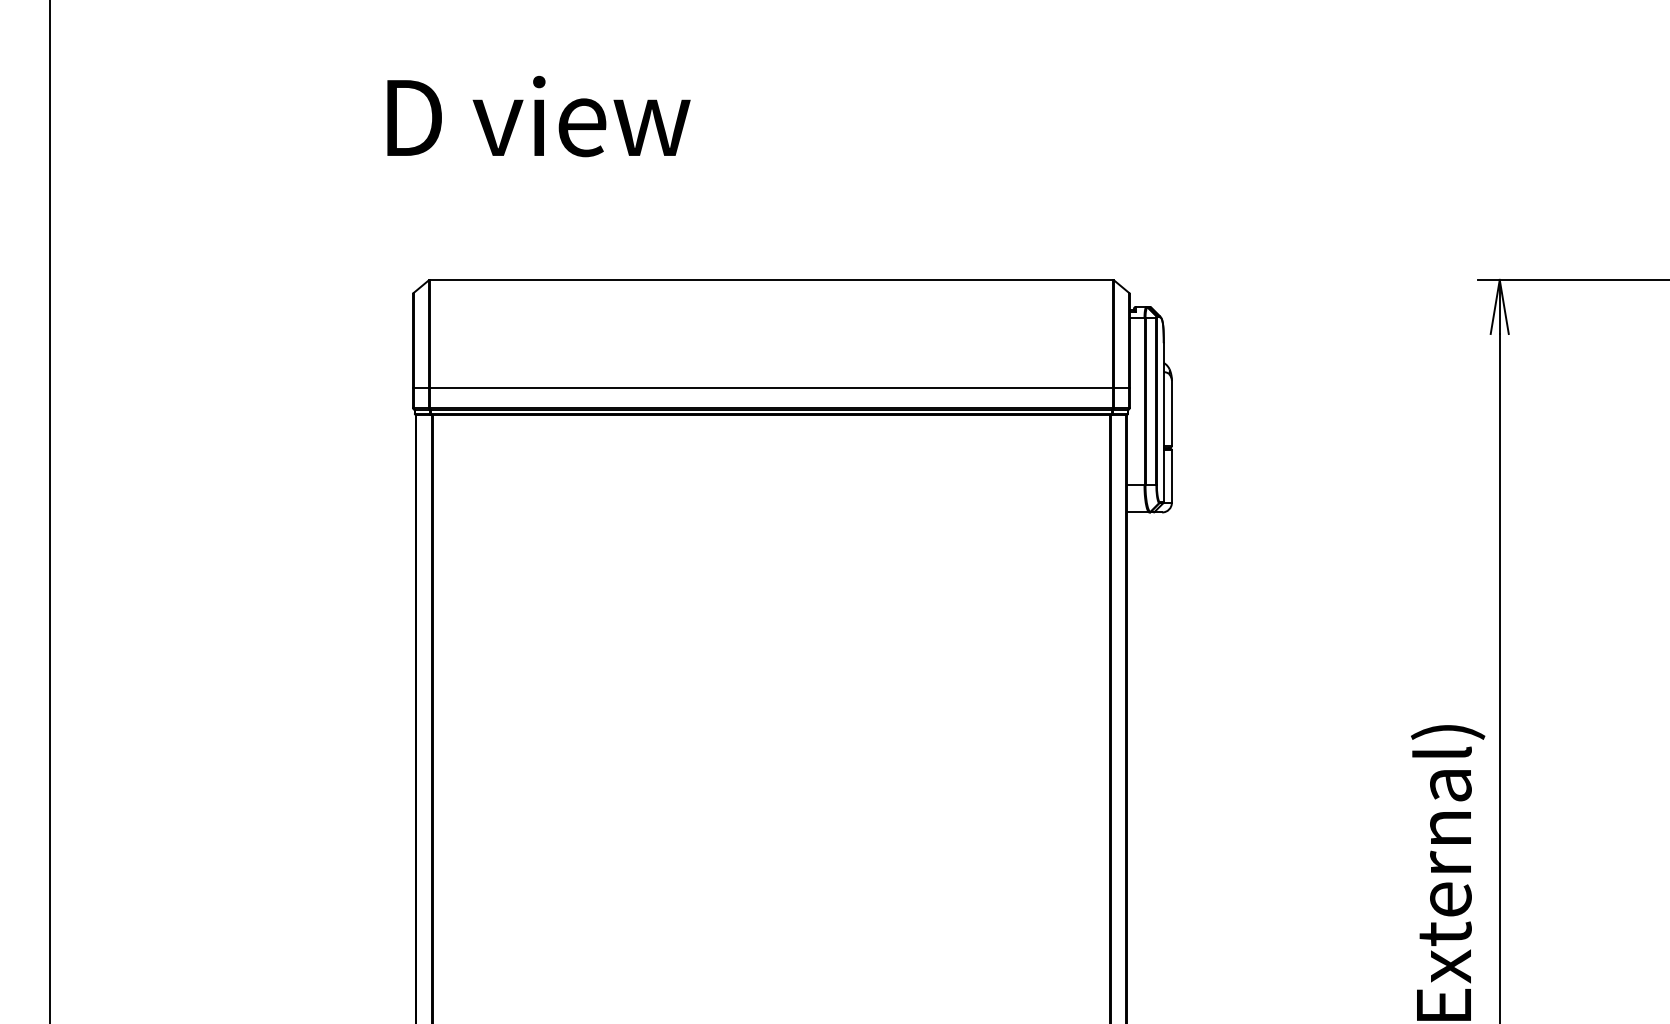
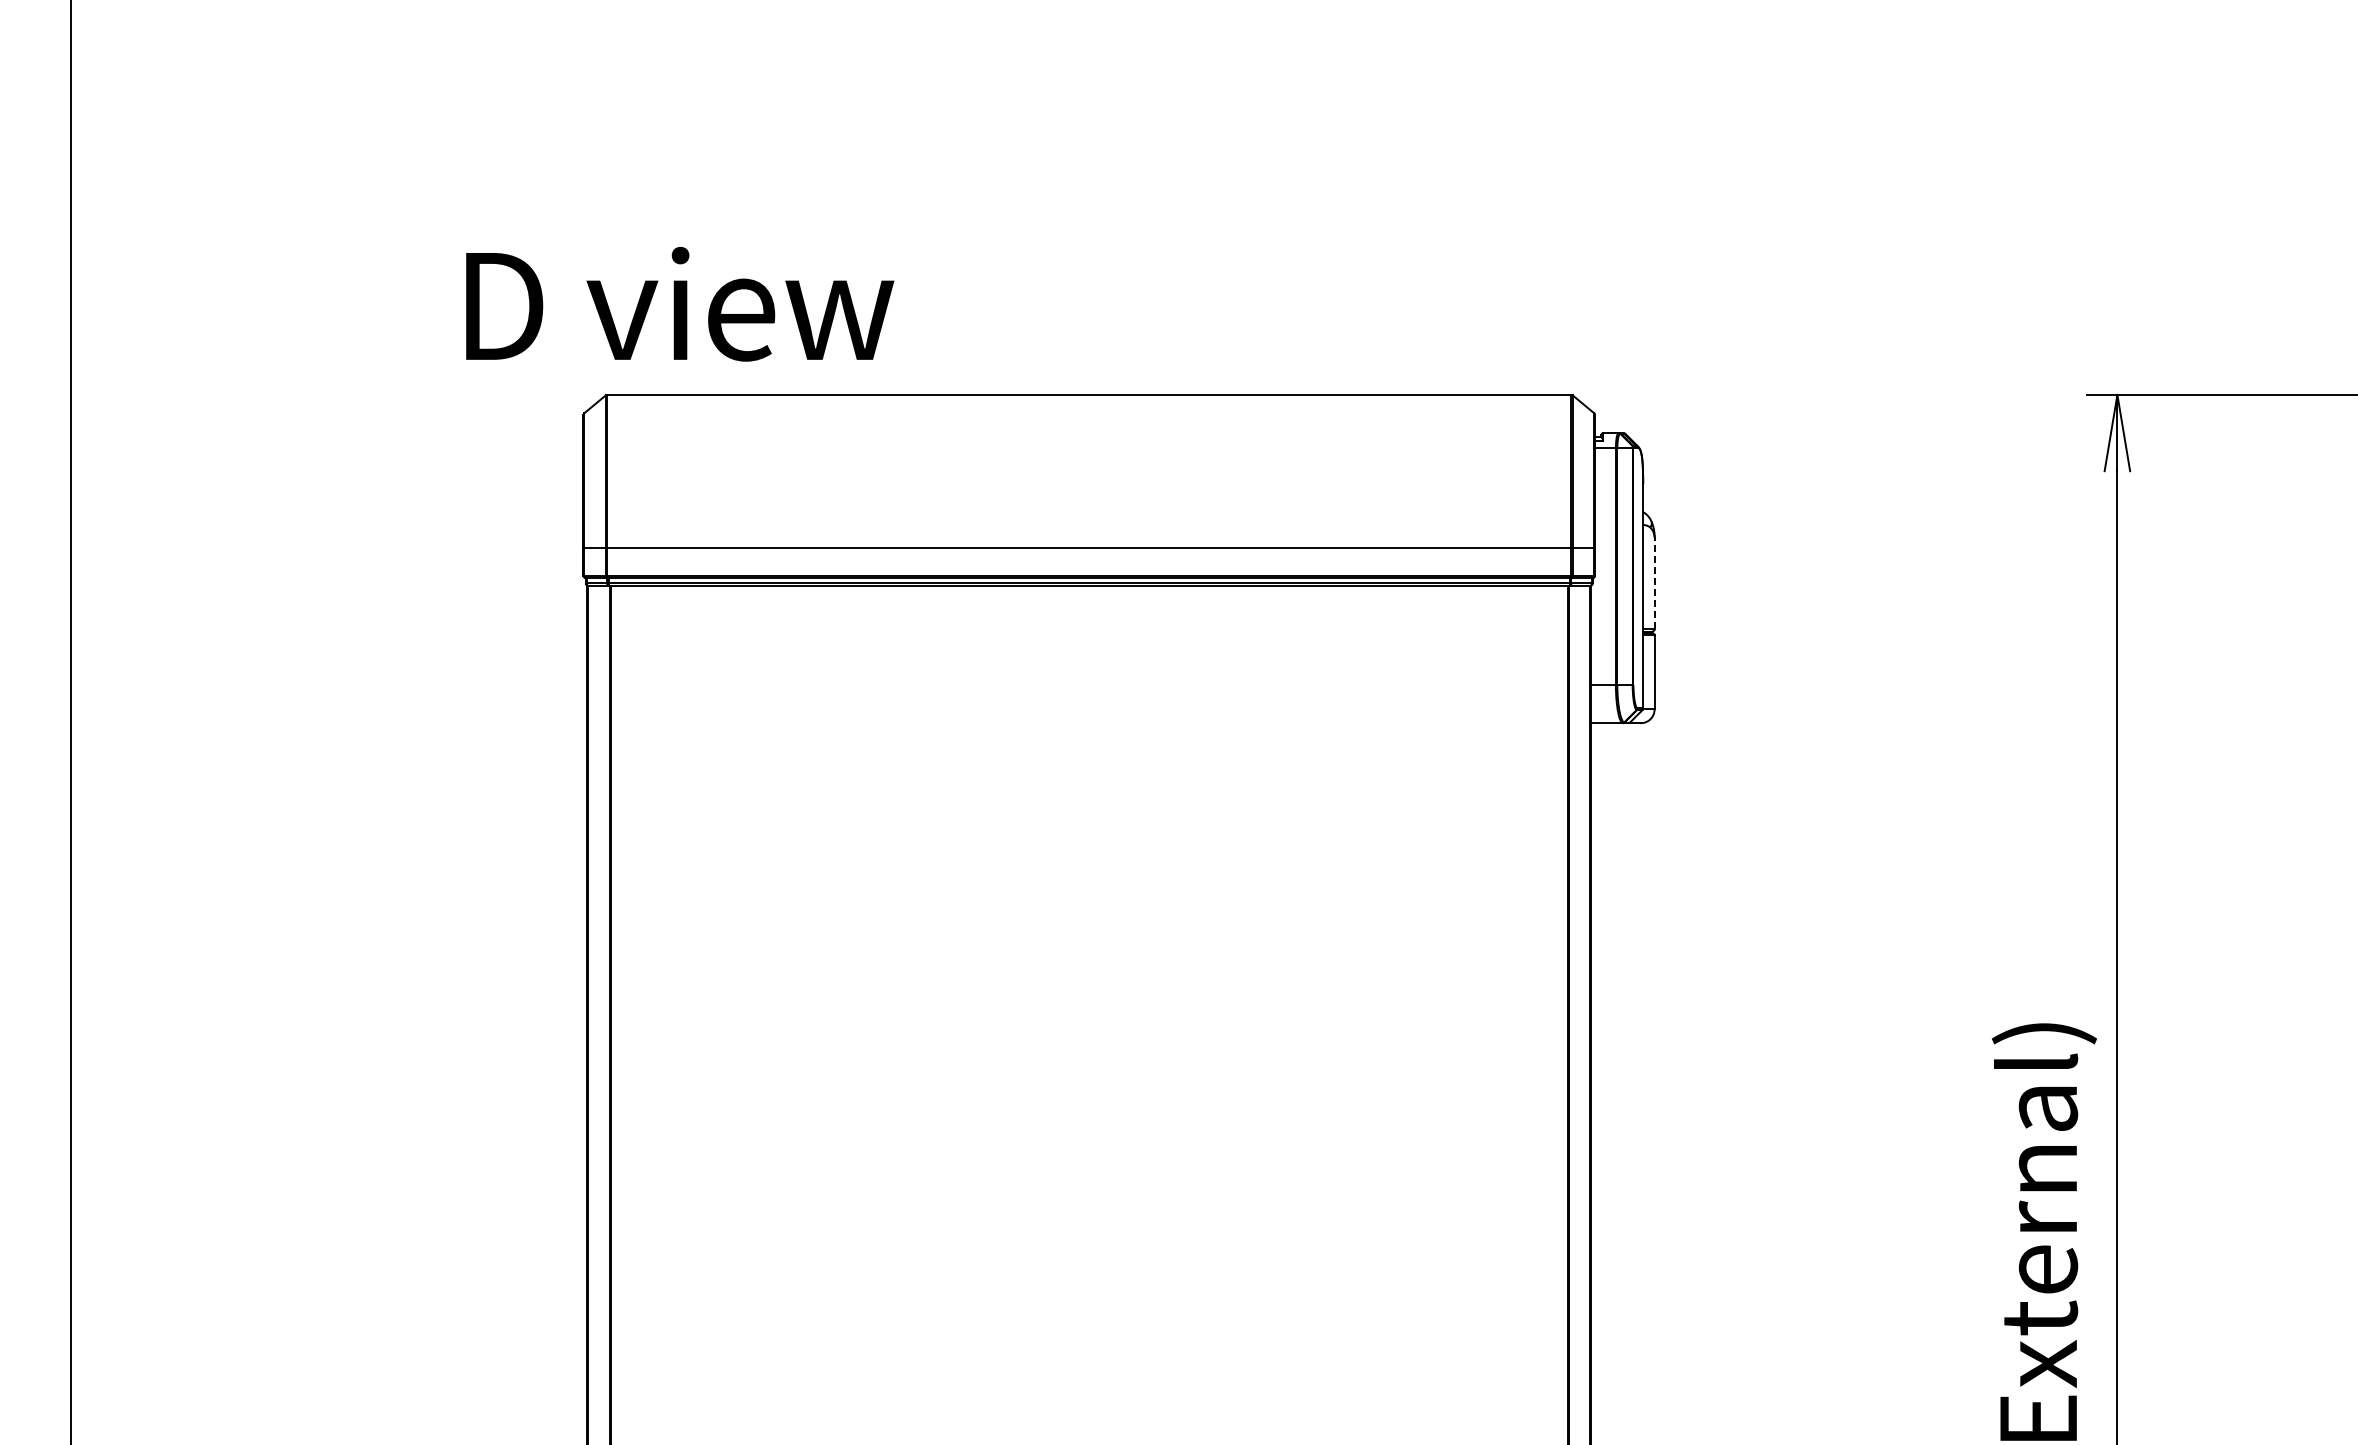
text: (539, 116) -> (680, 303), moved
line: (1171, 413) -> (1654, 583), solid -> dashed

